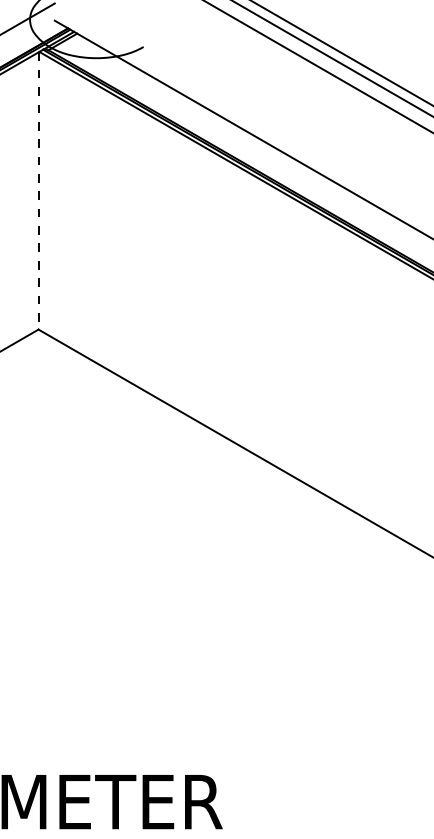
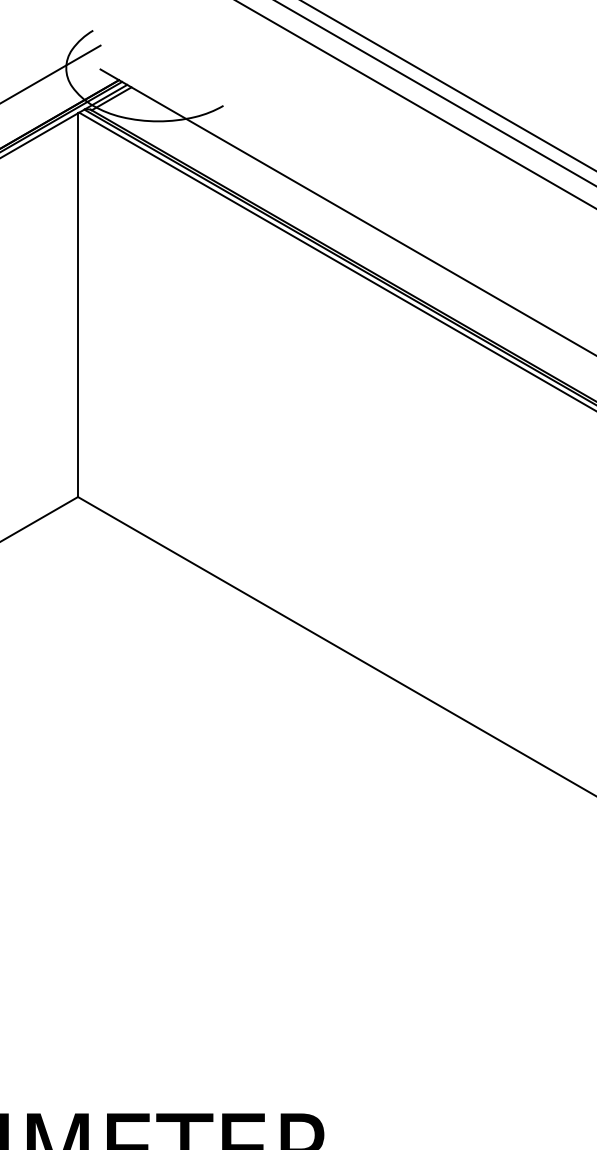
line: (38, 191) -> (77, 305), dashed -> solid

